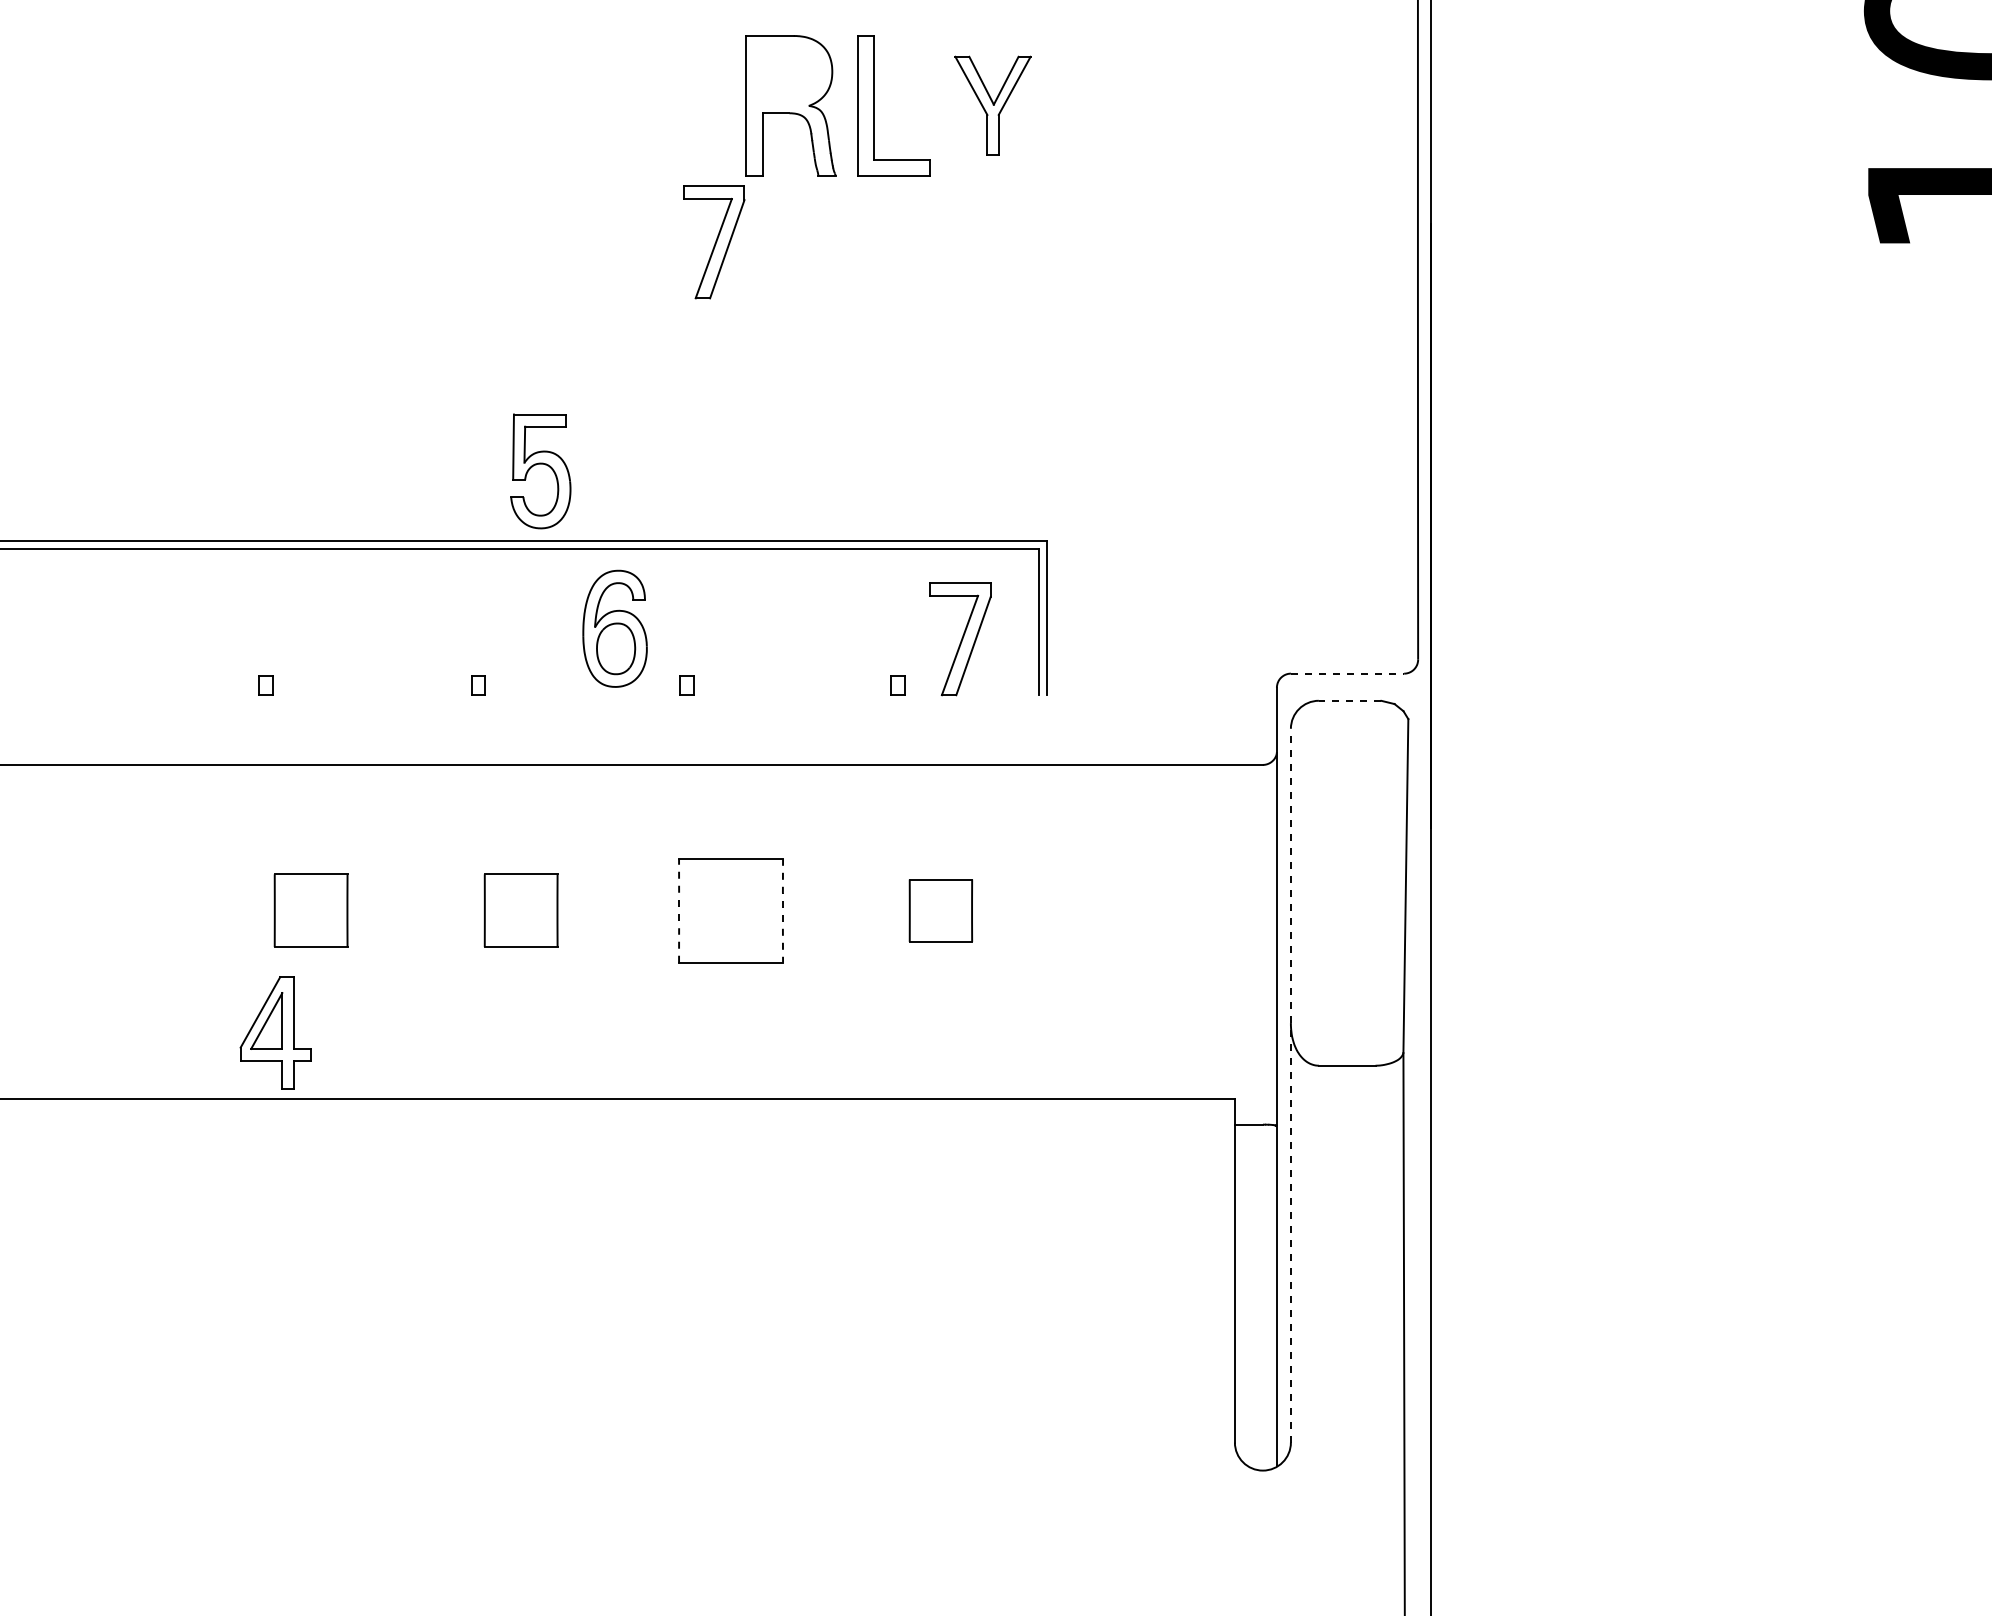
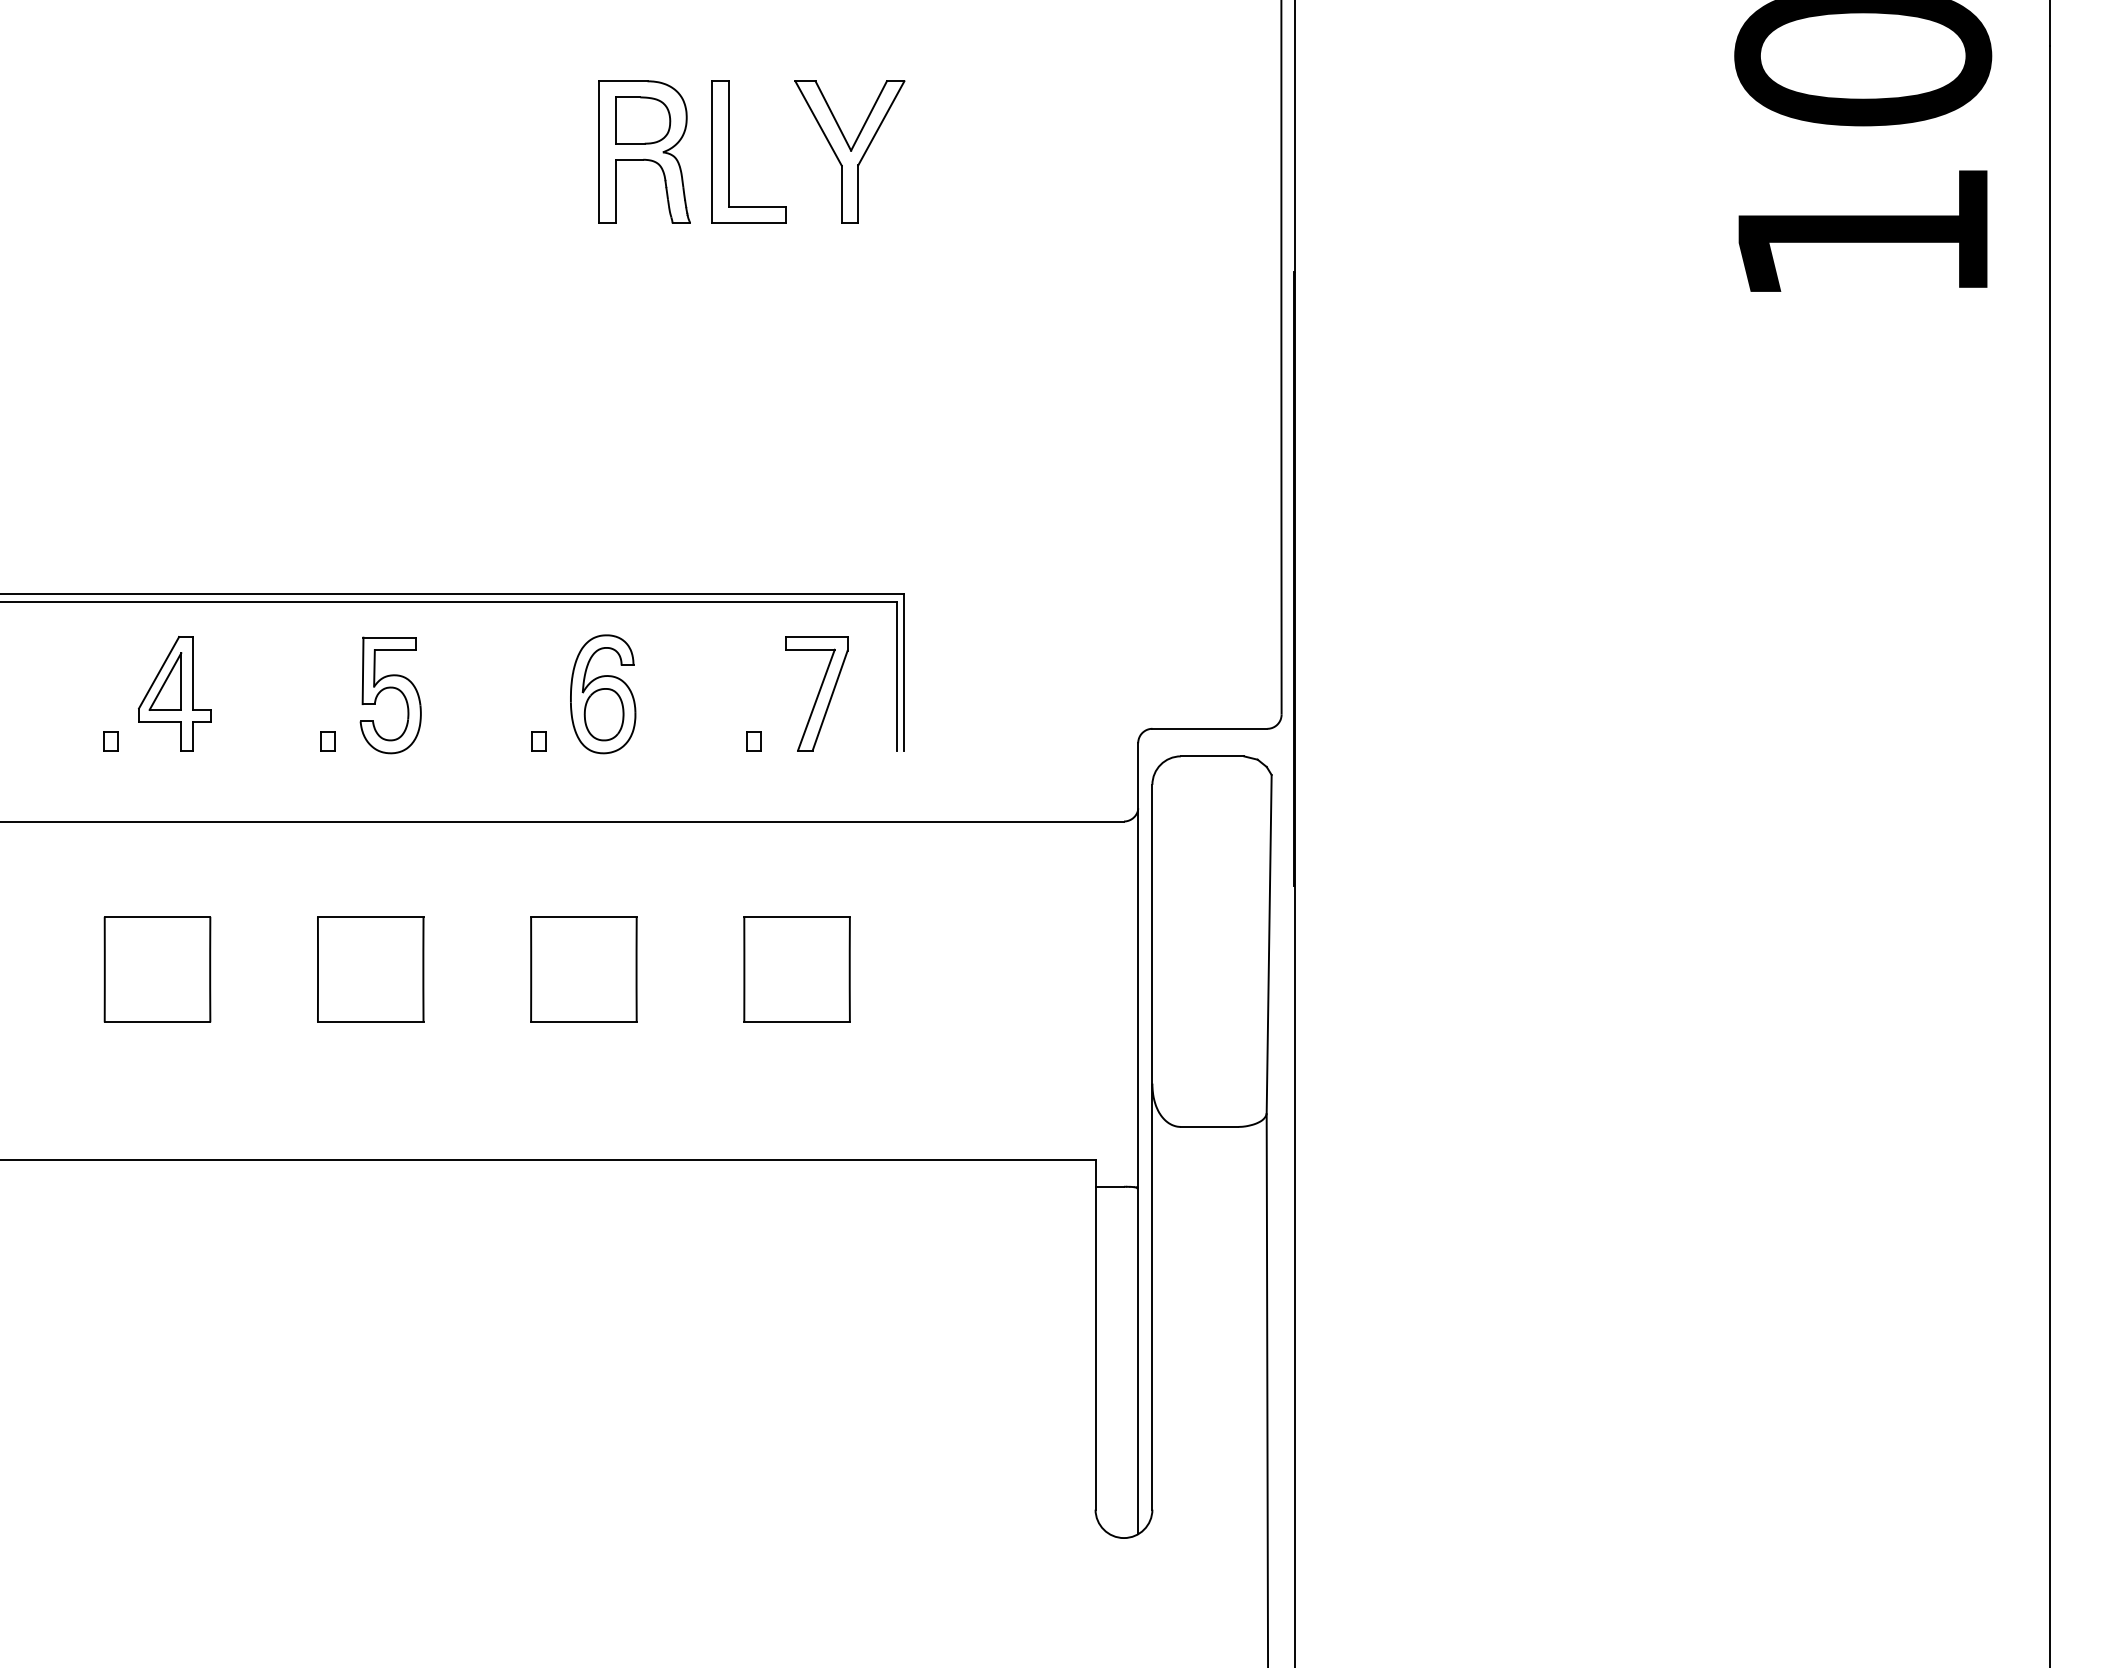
part: (789, 74) -> (643, 120), added
part: (992, 105) -> (849, 151), size x1.43
part: (713, 241) -> (566, 290), removed
part: (540, 464) -> (390, 688), moved
part: (615, 629) -> (603, 694), moved
line: (1348, 673) -> (1210, 728), dashed -> solid
line: (1350, 700) -> (1212, 756), dashed -> solid
part: (311, 910) -> (157, 969), size x1.43
part: (520, 910) -> (370, 969), size x1.43
line: (679, 910) -> (531, 969), dashed -> solid
line: (782, 910) -> (636, 969), dashed -> solid
part: (940, 910) -> (796, 969), size x1.67
part: (275, 1032) -> (174, 693), moved
line: (1290, 1084) -> (1152, 1146), dashed -> solid

